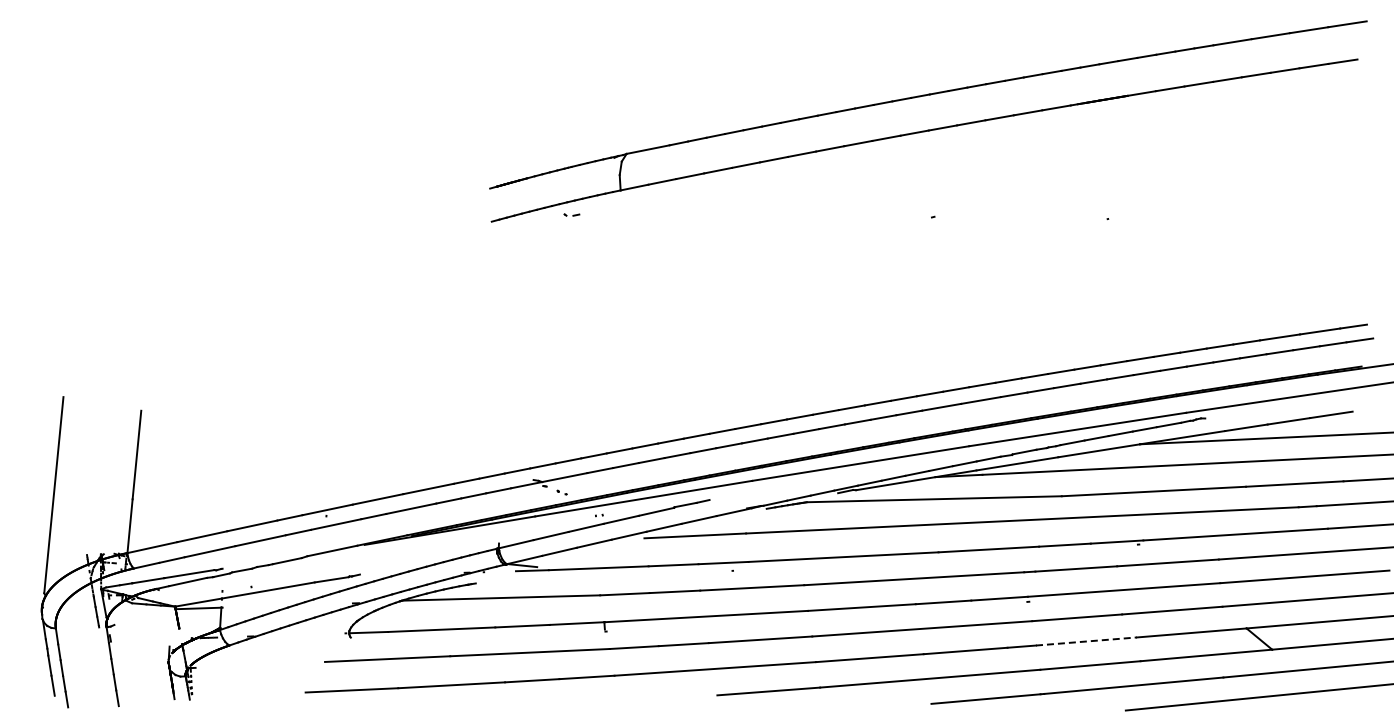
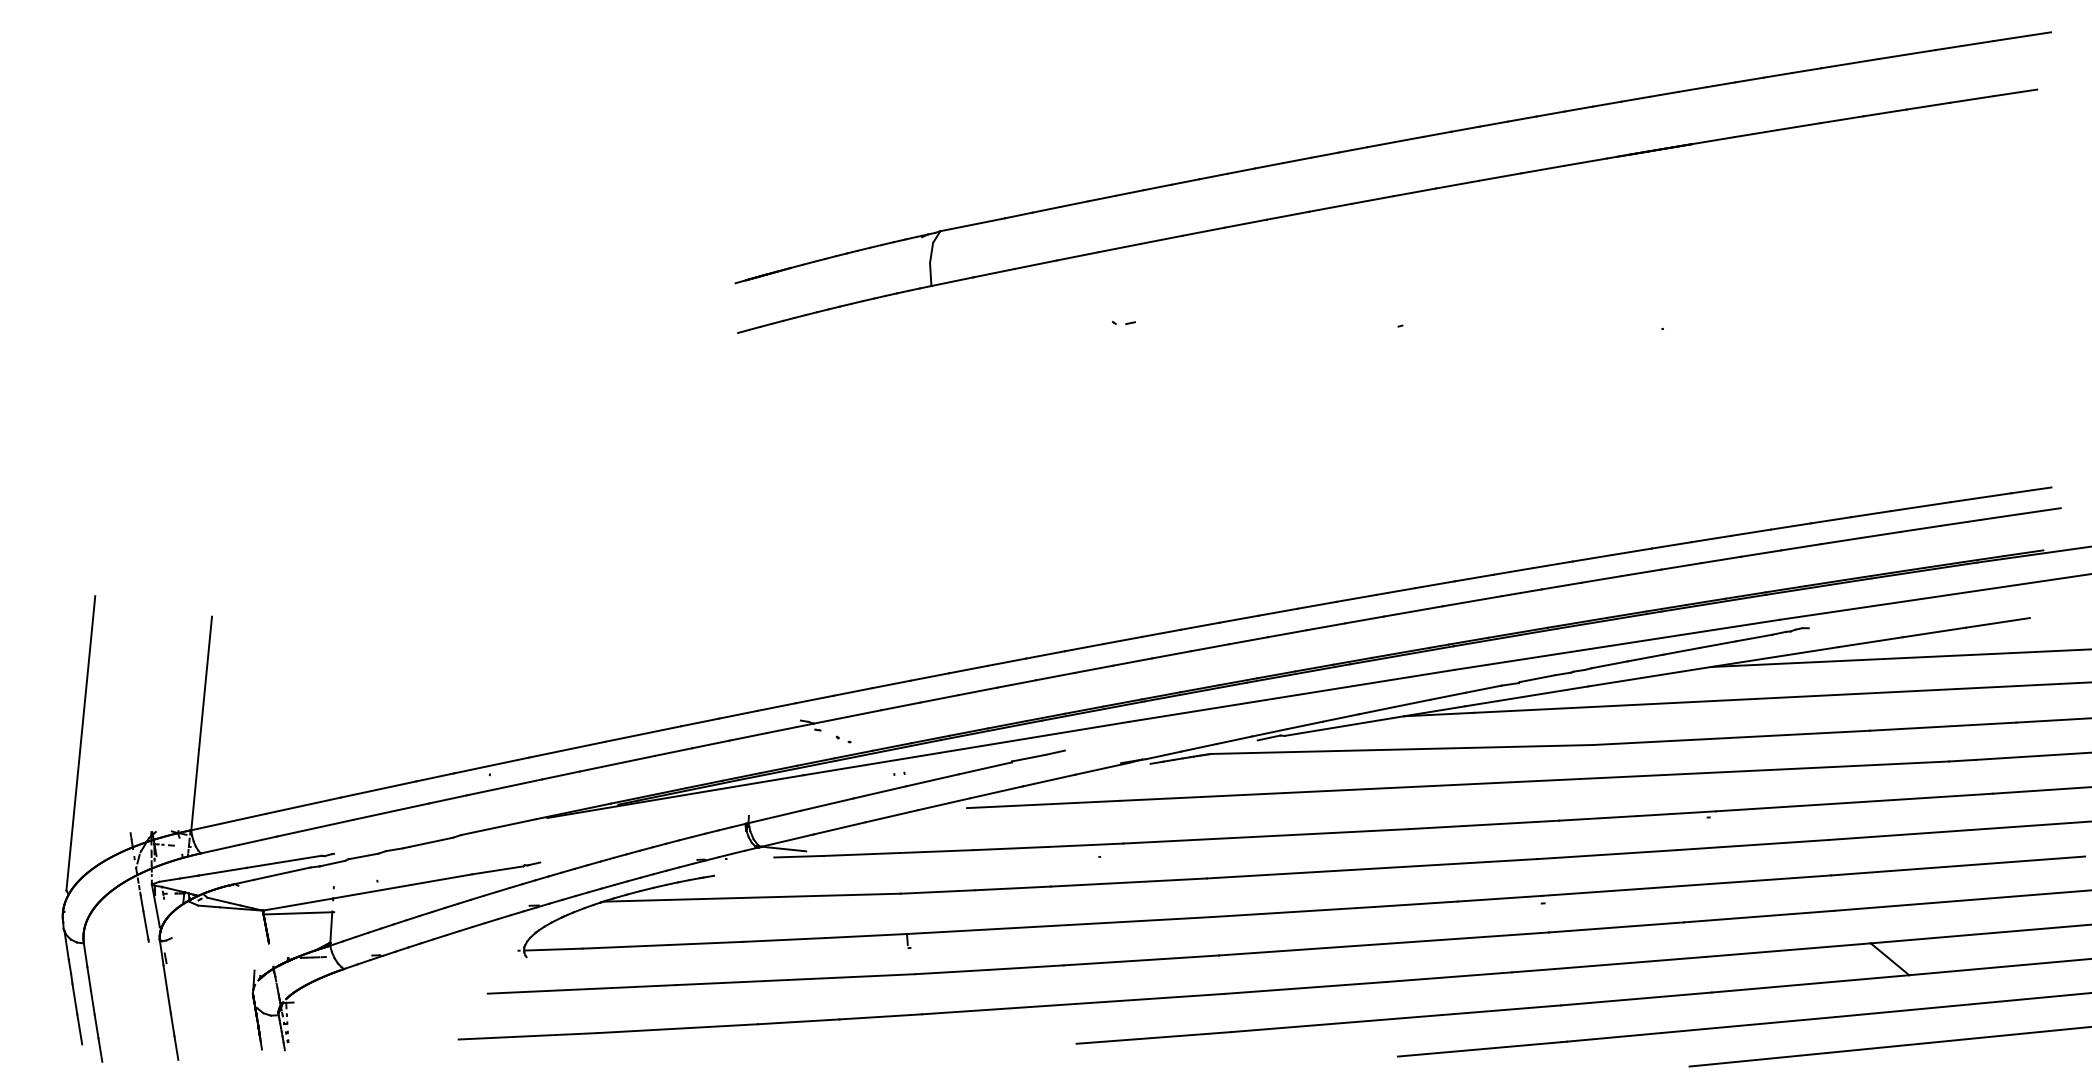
part: (571, 214) -> (1123, 322), moved
line: (1086, 641) -> (1630, 962), dashed -> solid

